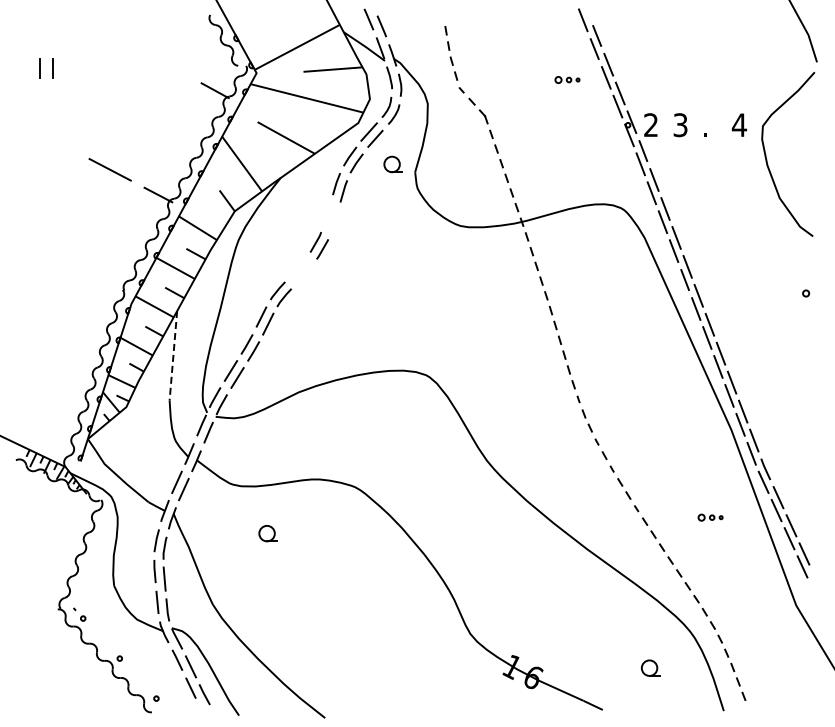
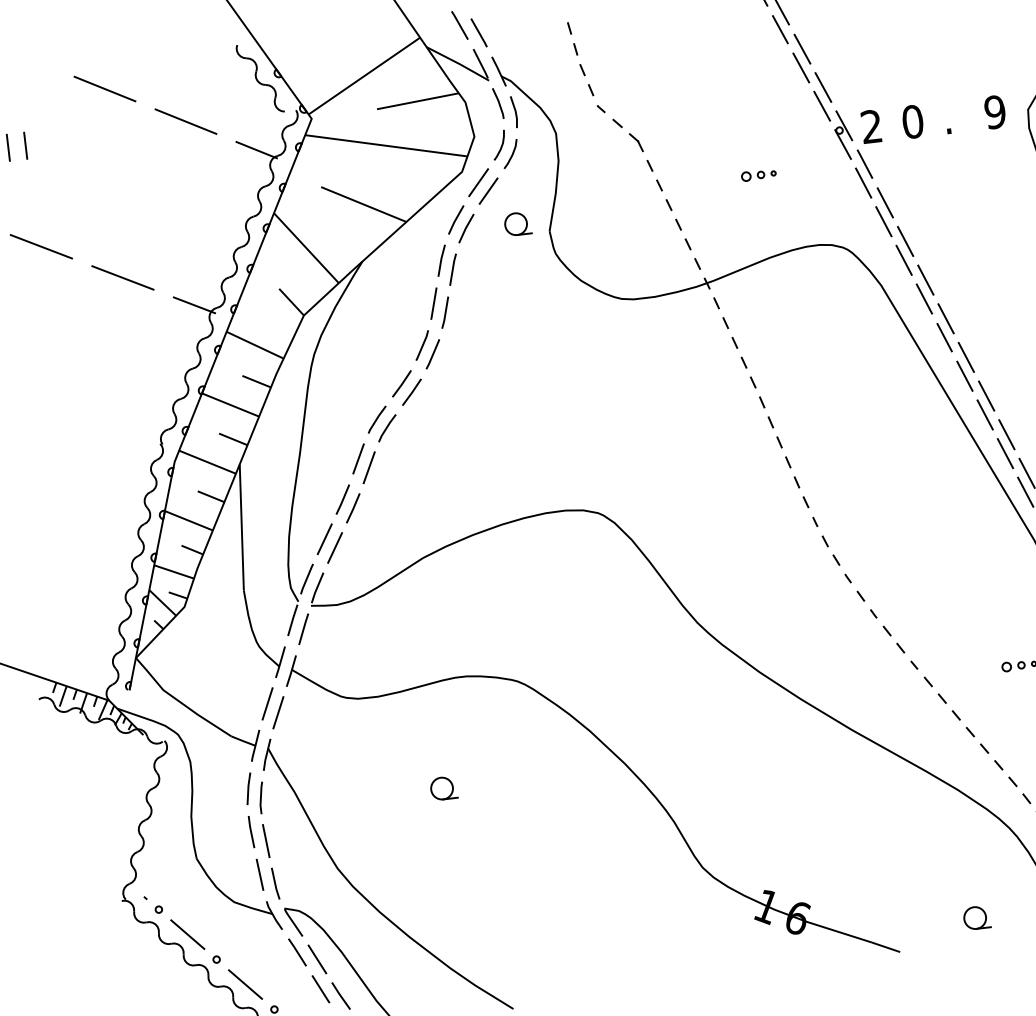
line: (112, 34) -> (103, 88), added
line: (167, 64) -> (185, 121), added
part: (567, 79) -> (758, 174), moved
text: (680, 125) -> (912, 122), 3 -> 0
text: (739, 125) -> (995, 112), 4 -> 9
line: (54, 140) -> (40, 246), added
part: (330, 217) -> (438, 308), added
part: (301, 270) -> (406, 387), added
line: (173, 355) -> (241, 527), dashed -> solid
part: (267, 533) -> (442, 788), moved
line: (101, 638) -> (187, 934), added
part: (650, 667) -> (976, 916), moved
line: (137, 678) -> (244, 984), added

